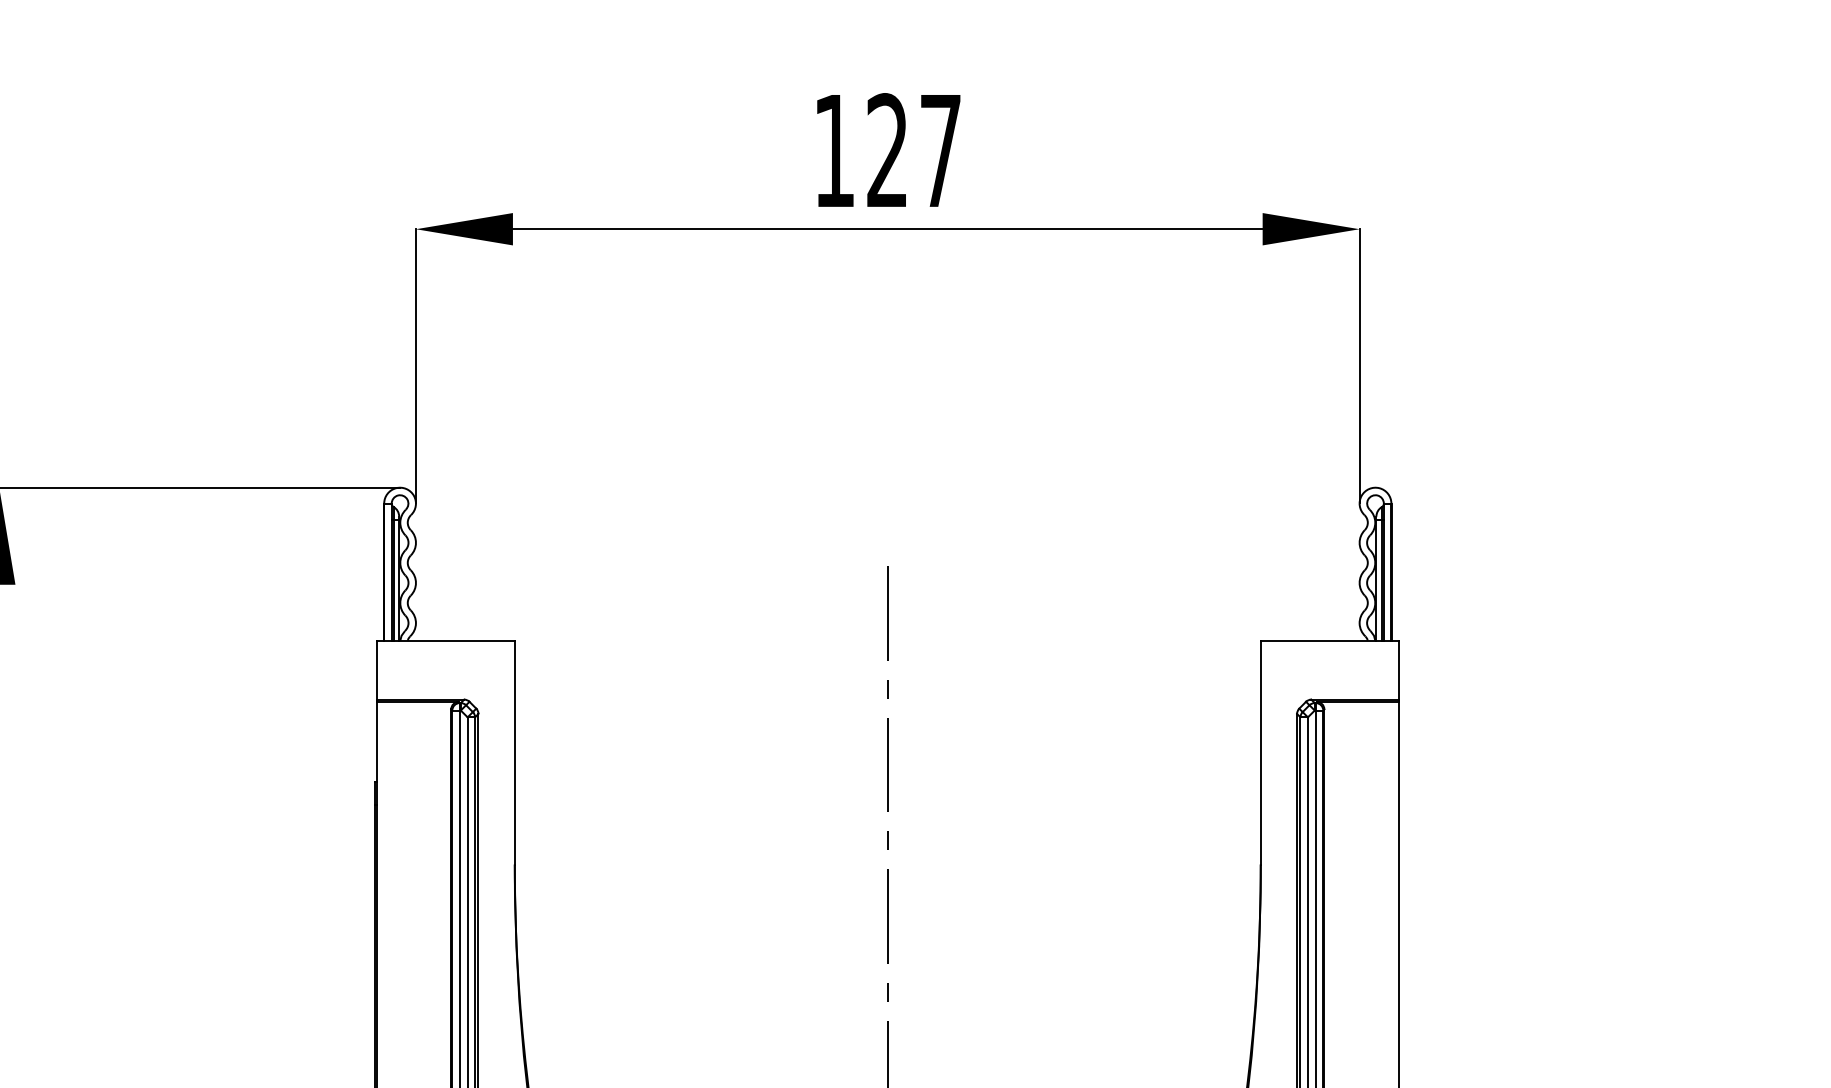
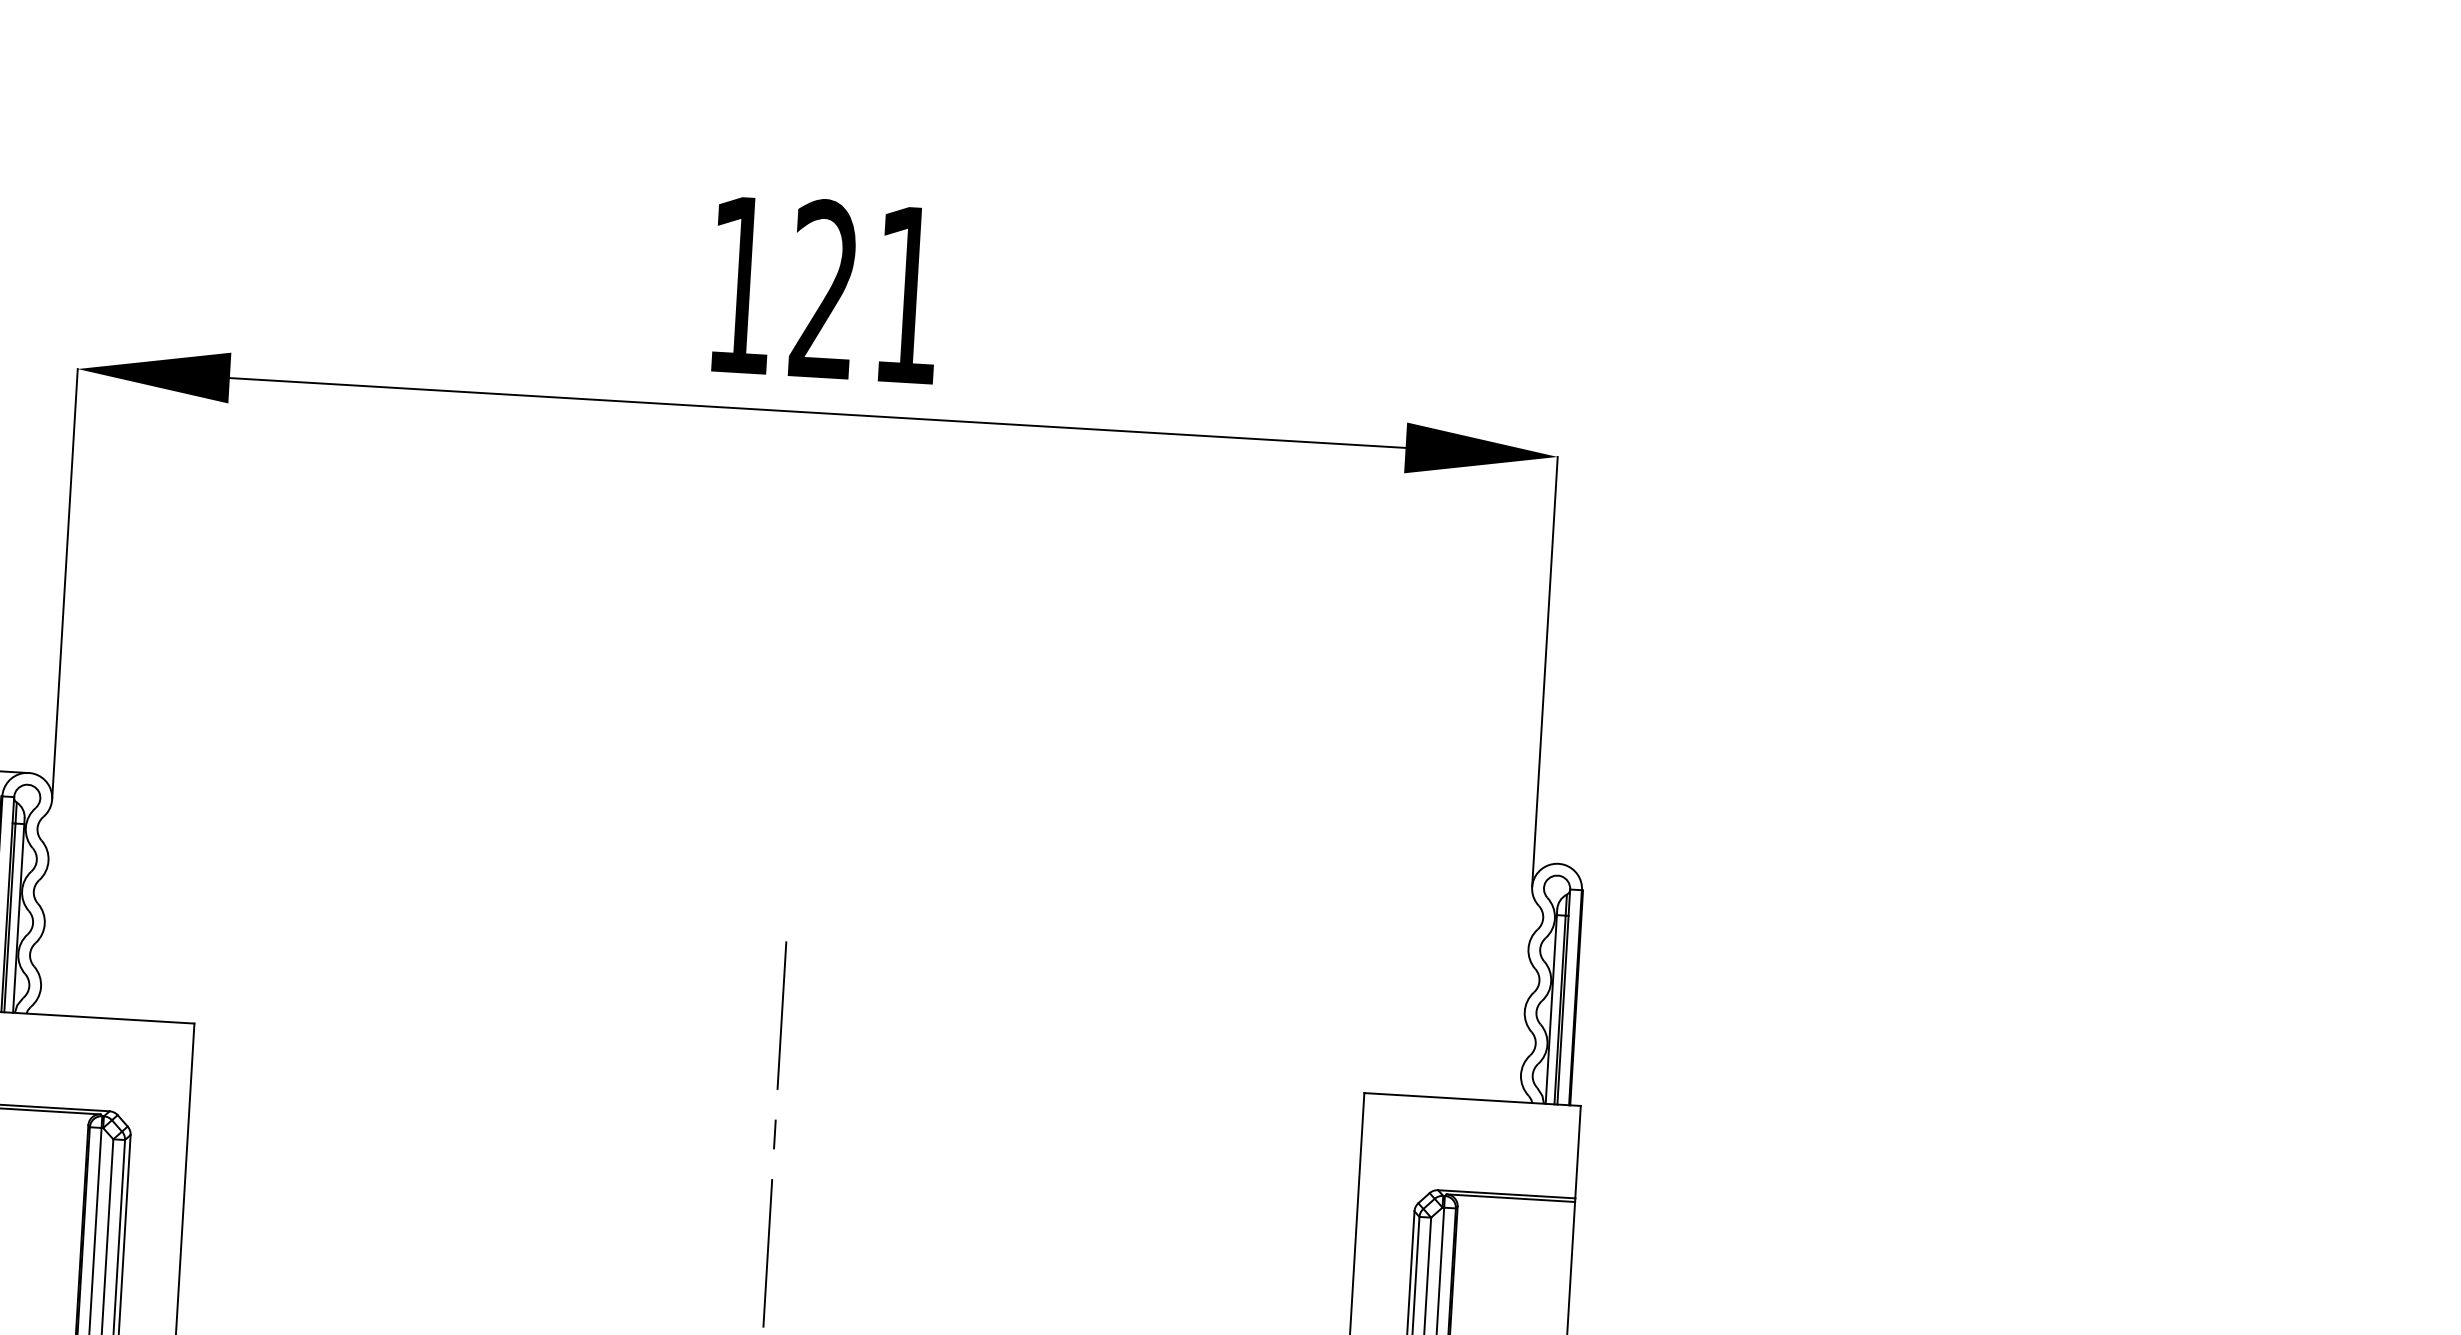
text: (940, 150) -> (907, 294), 127 -> 121

